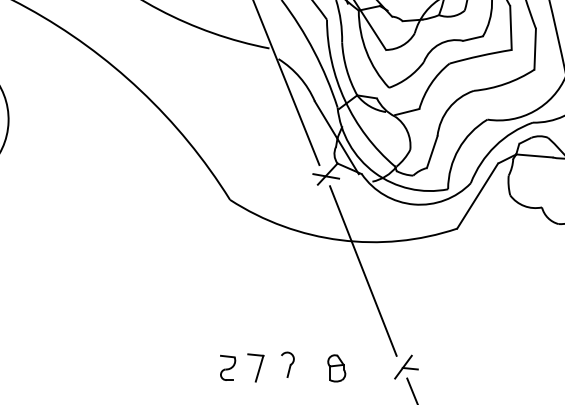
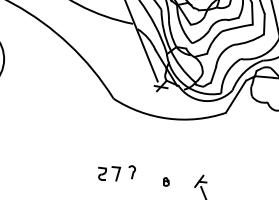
line: (361, 270) -> (178, 133), removed
part: (256, 367) -> (116, 173), moved
part: (337, 367) -> (166, 181), size x0.6

